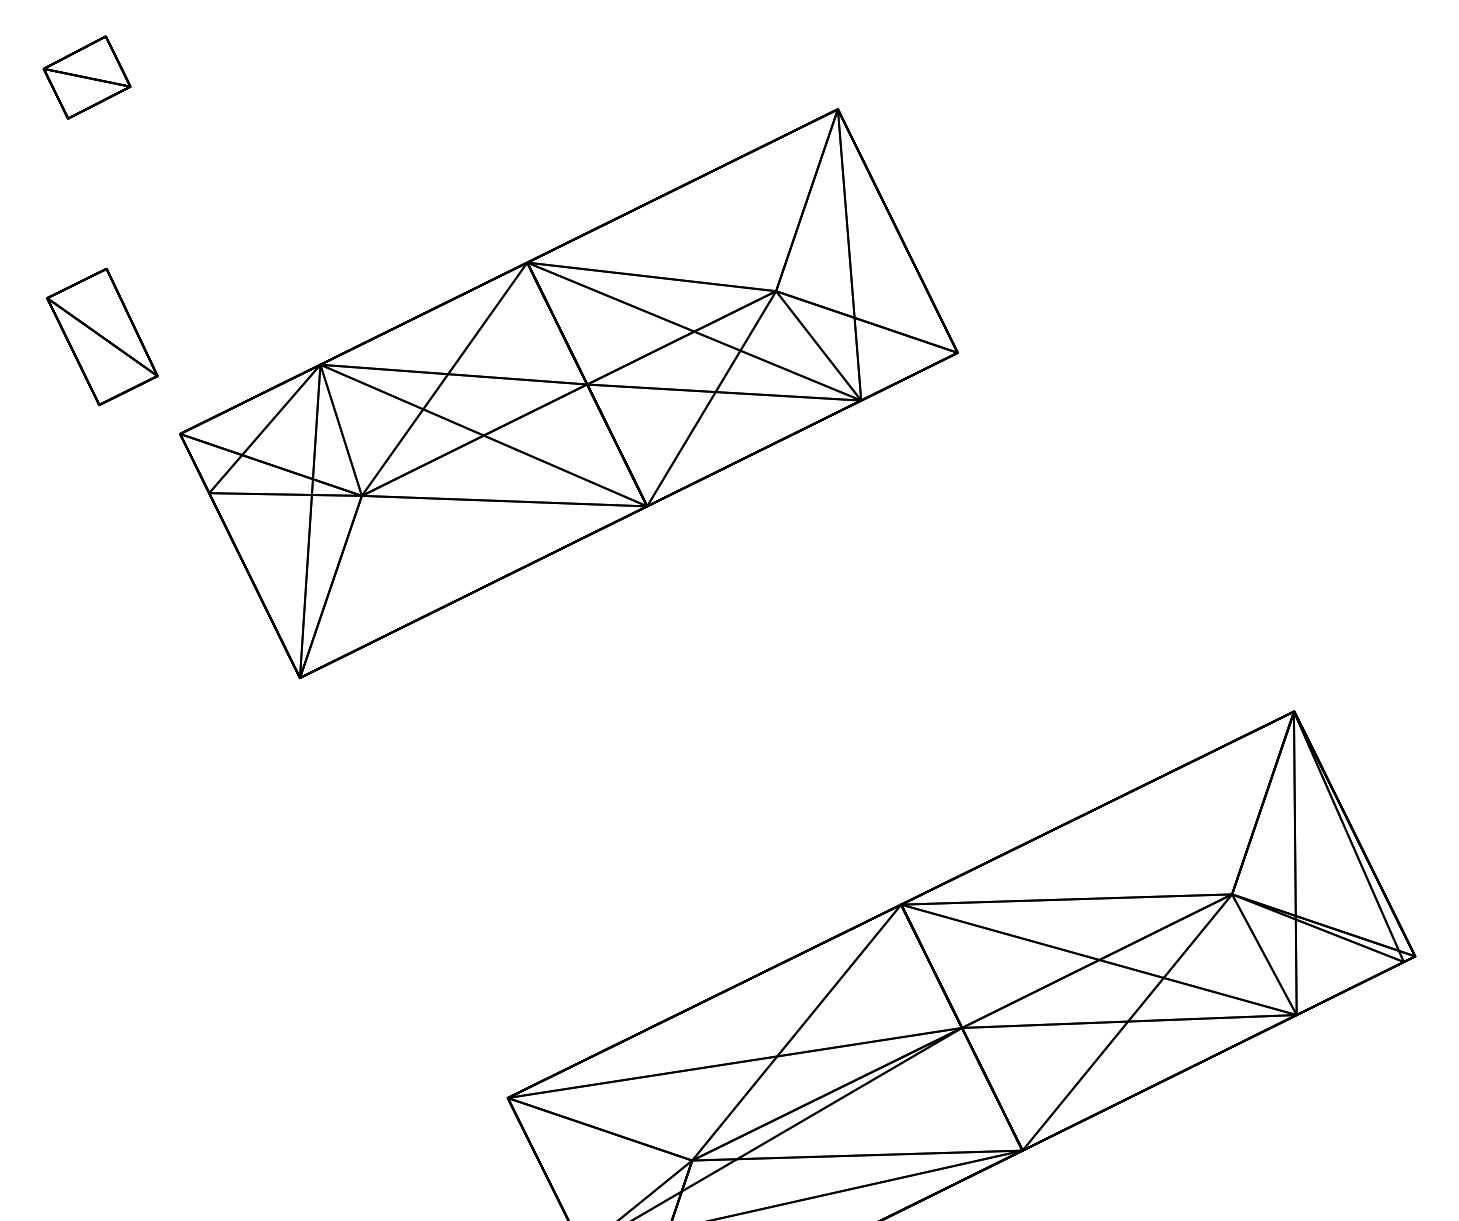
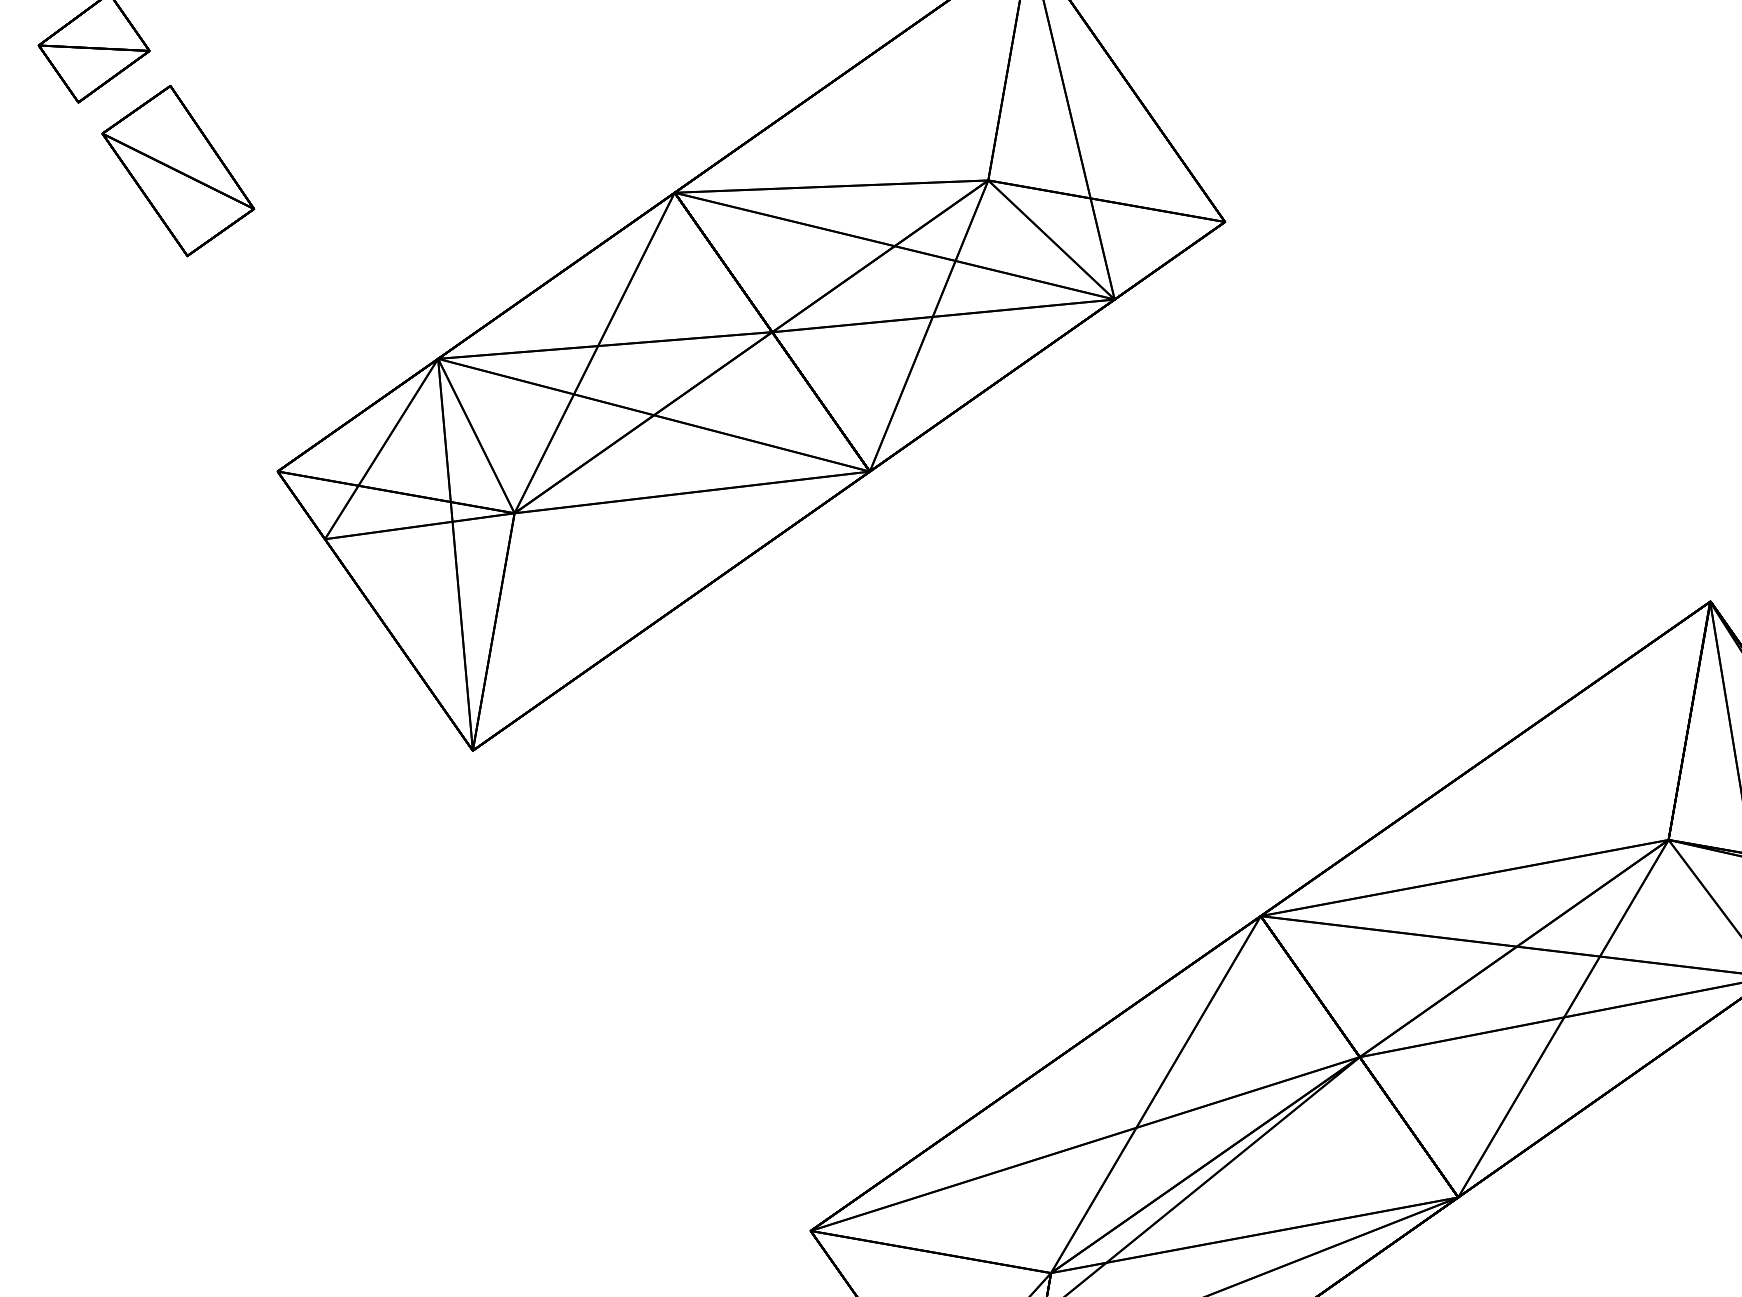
part: (102, 336) -> (178, 170), moved

